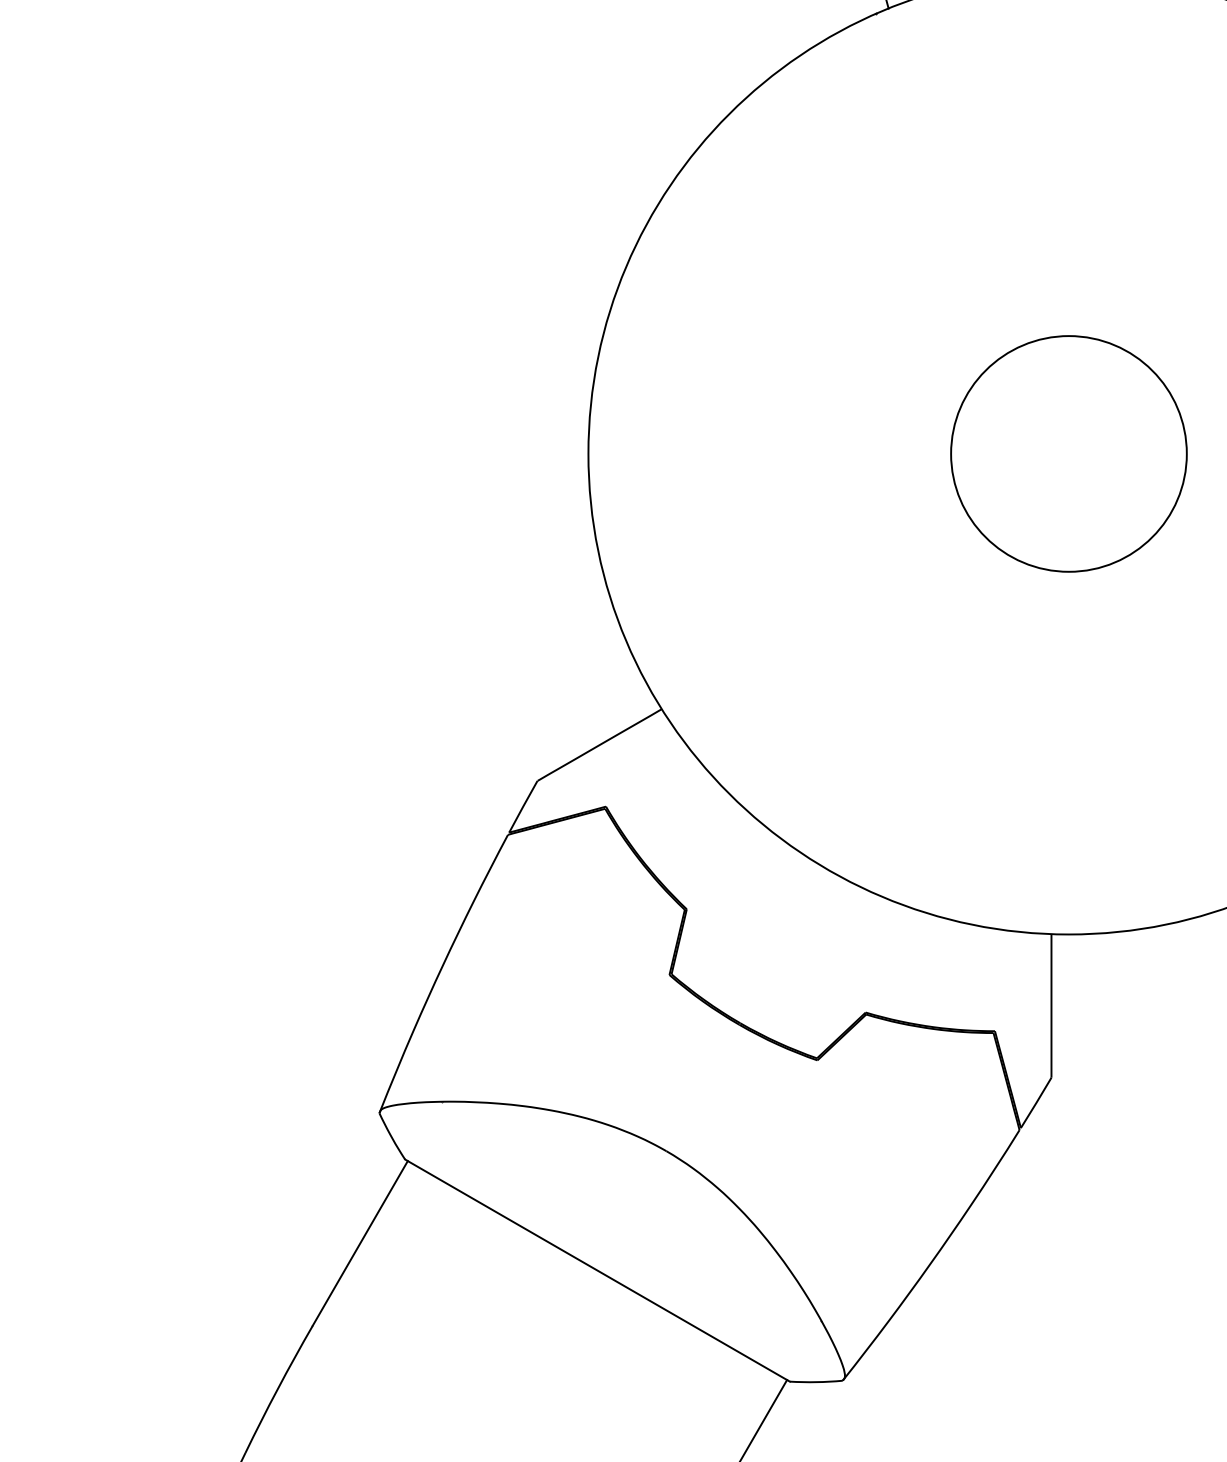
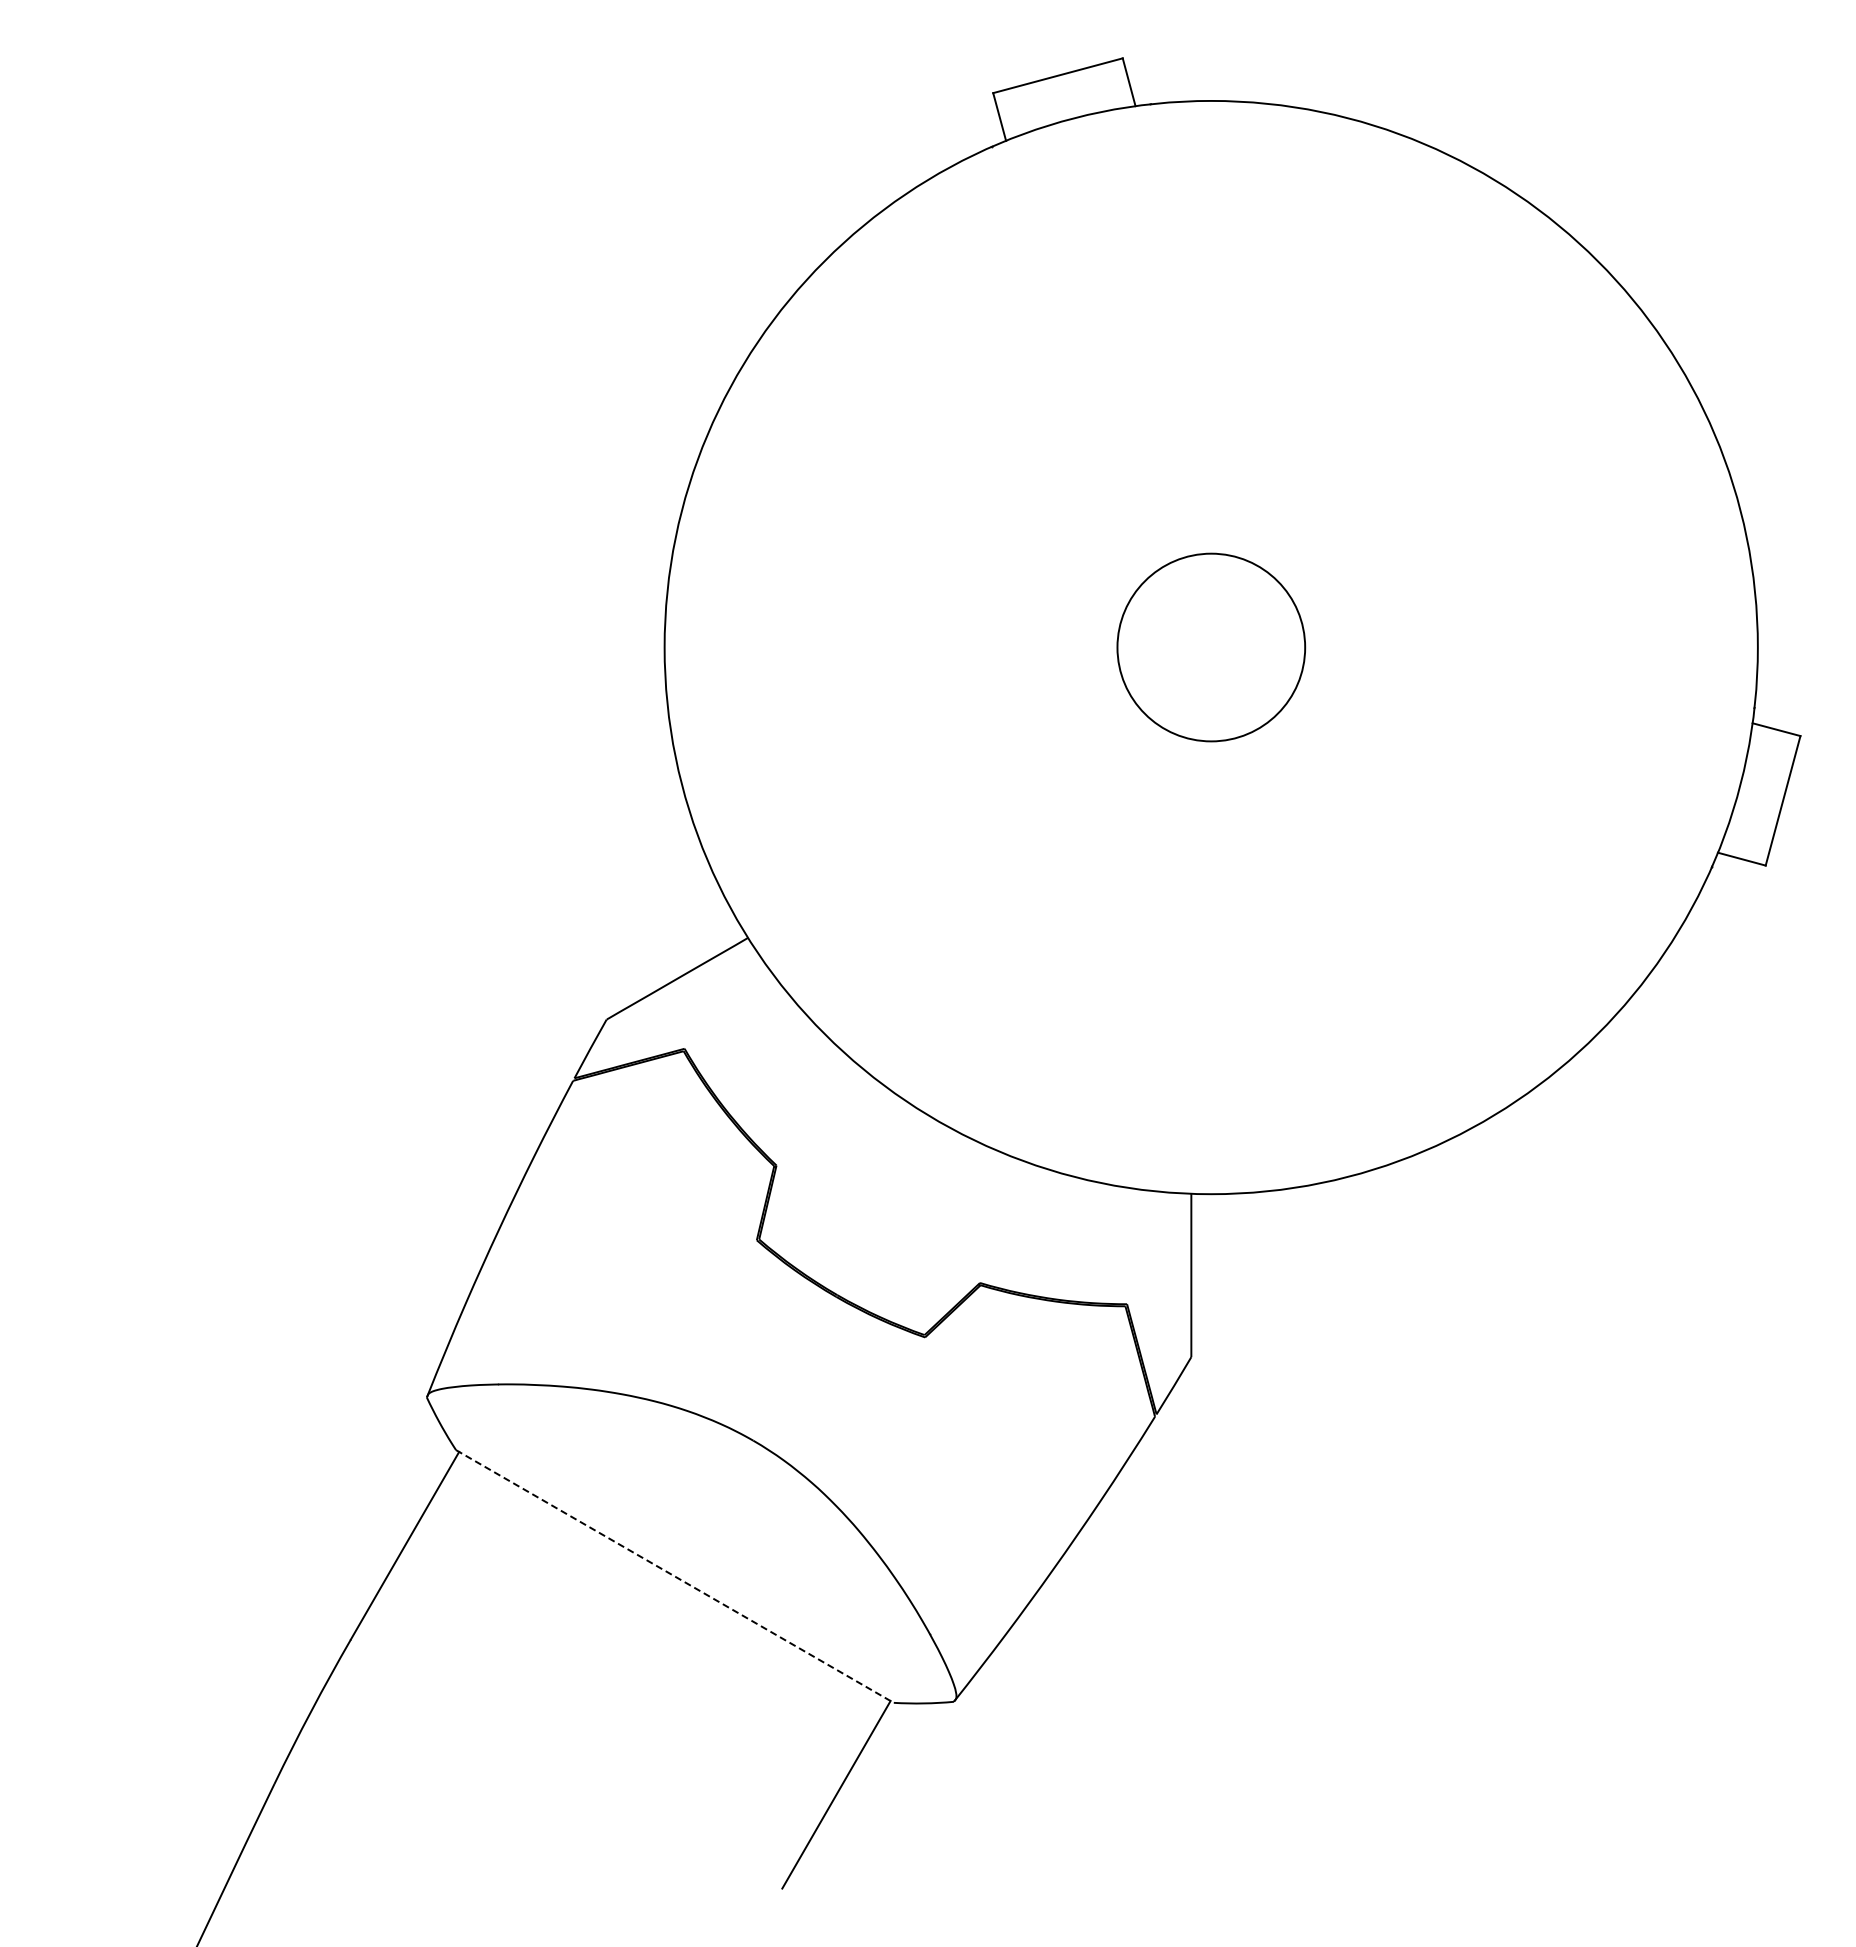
circle: (1069, 453) -> (1211, 647), size x0.7
line: (597, 1270) -> (674, 1576), solid -> dashed

